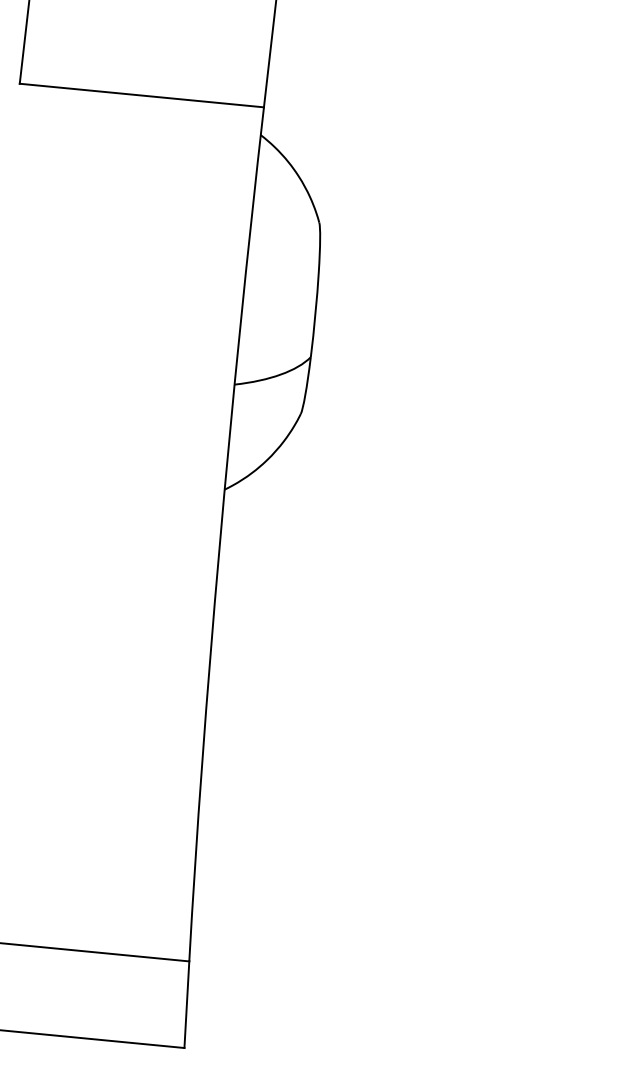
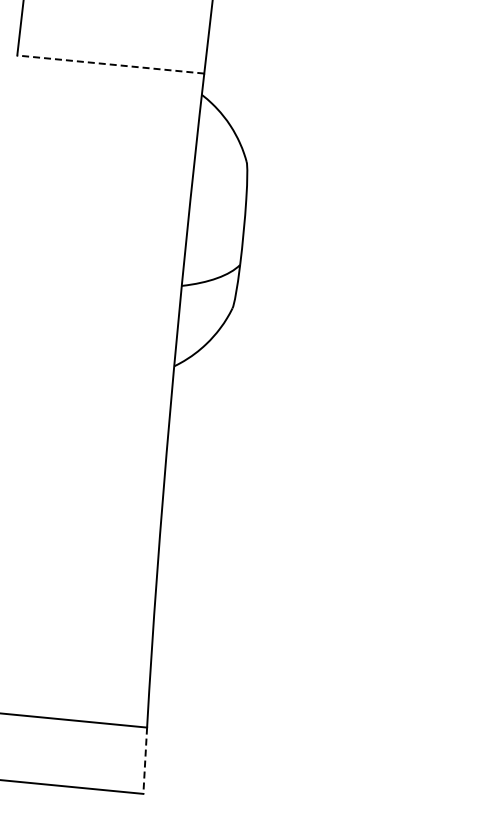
line: (141, 95) -> (110, 64), solid -> dashed
line: (187, 1005) -> (145, 761), solid -> dashed

